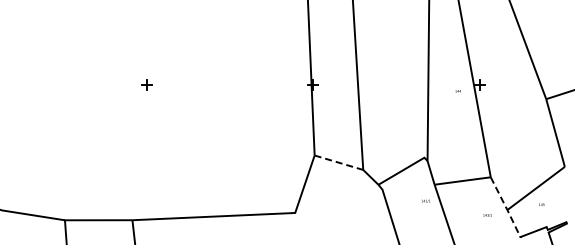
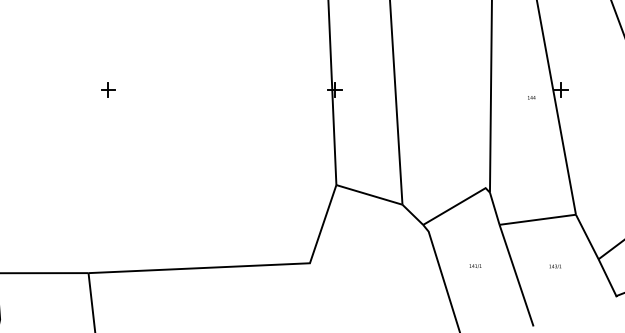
line: (339, 162) -> (370, 194), dashed -> solid
text: (425, 200) -> (474, 265), moved
line: (506, 208) -> (597, 257), dashed -> solid
text: (487, 215) -> (555, 266), moved

